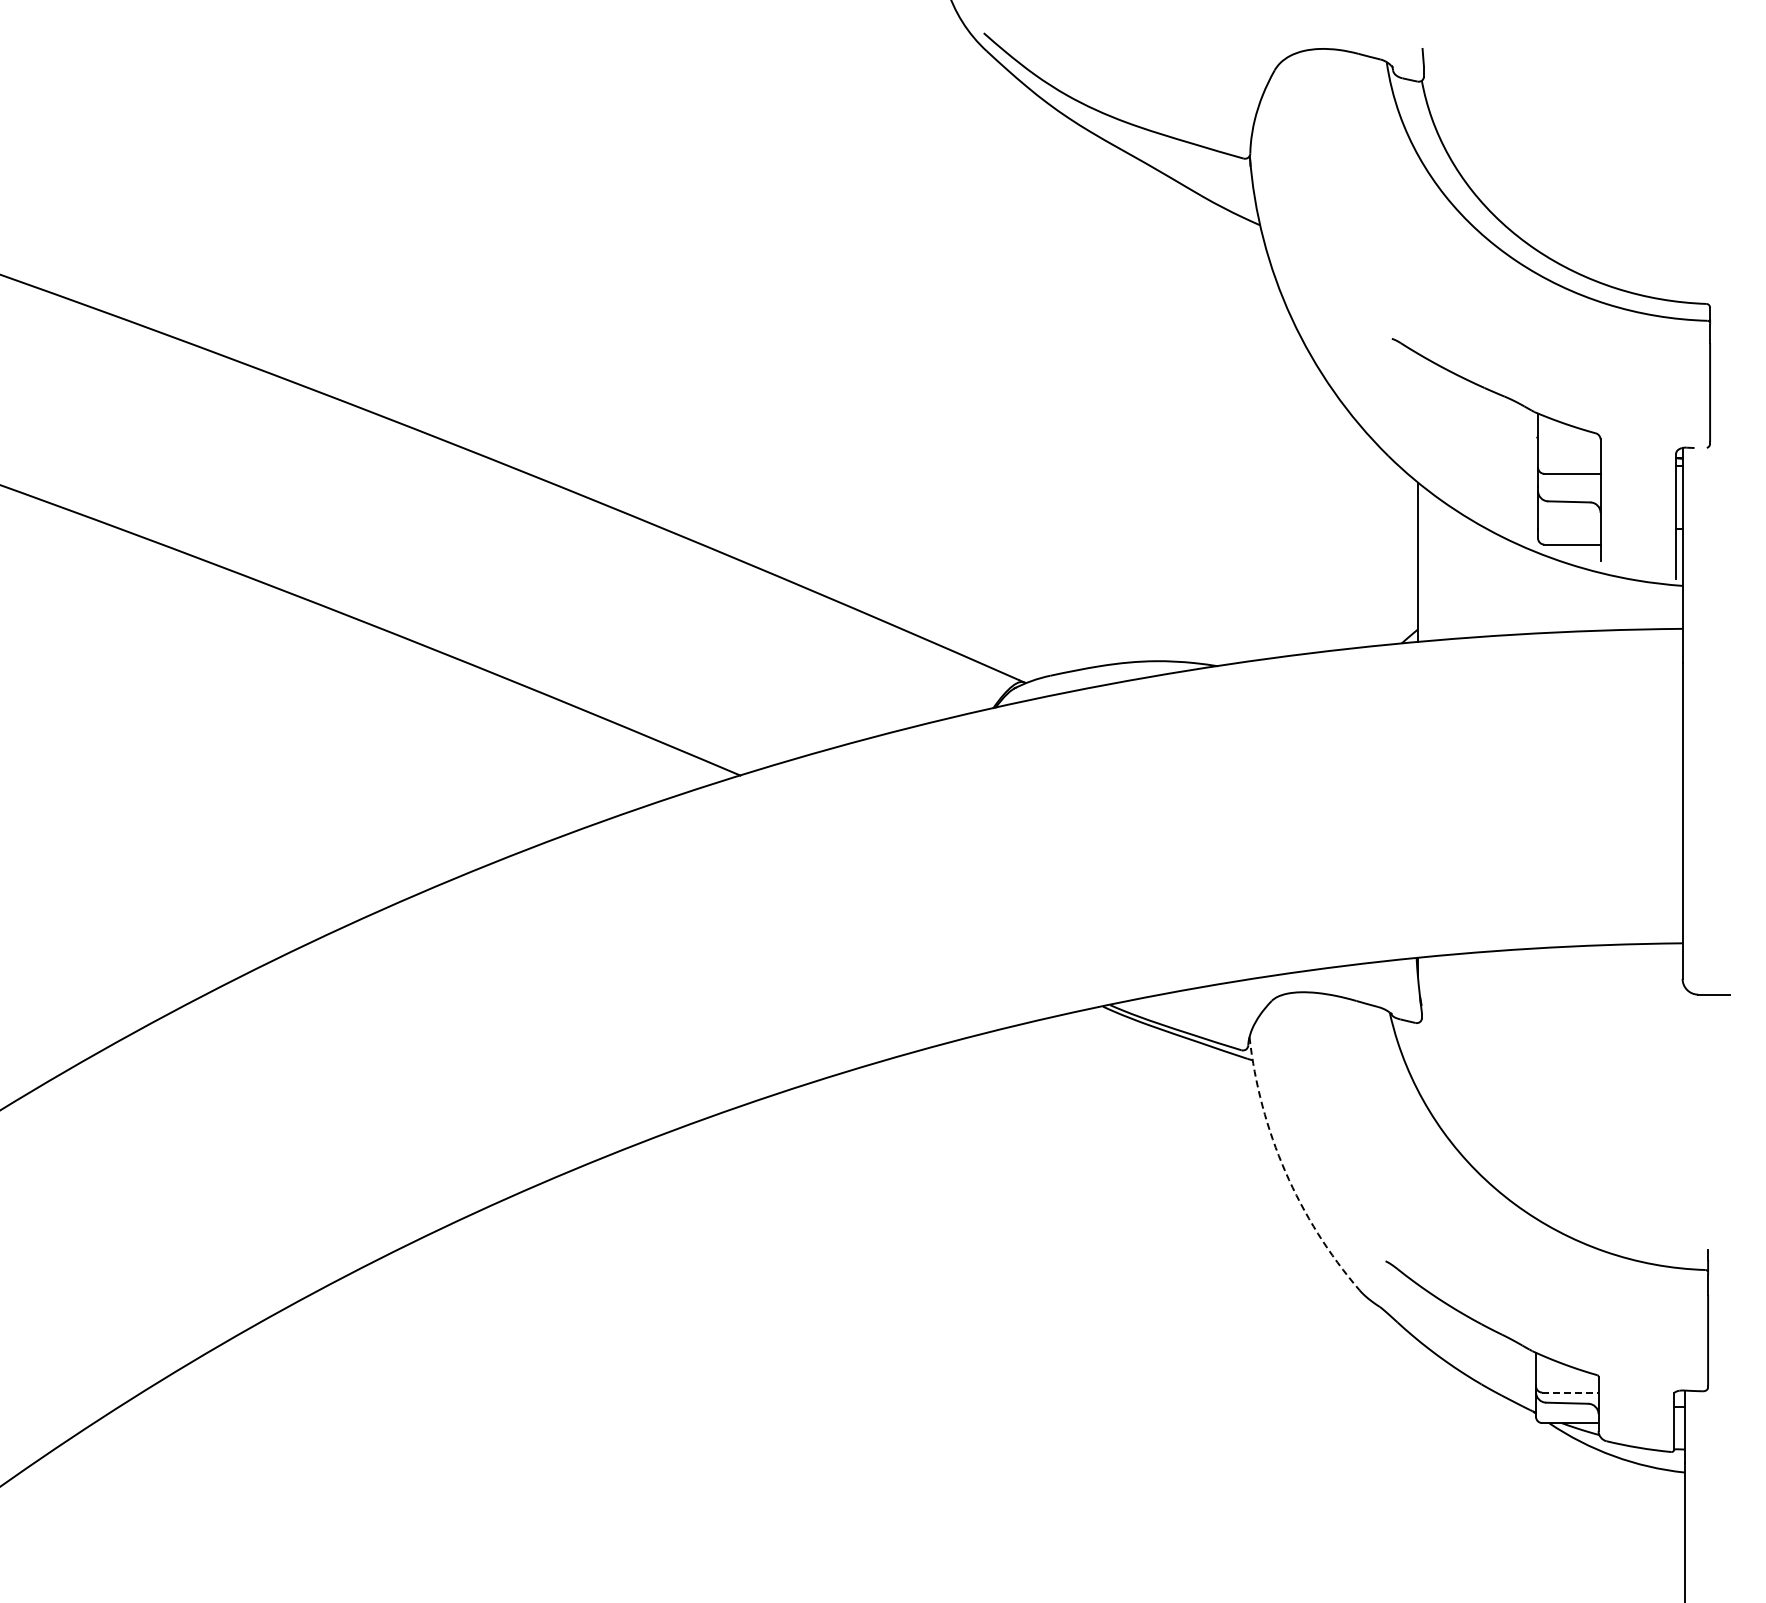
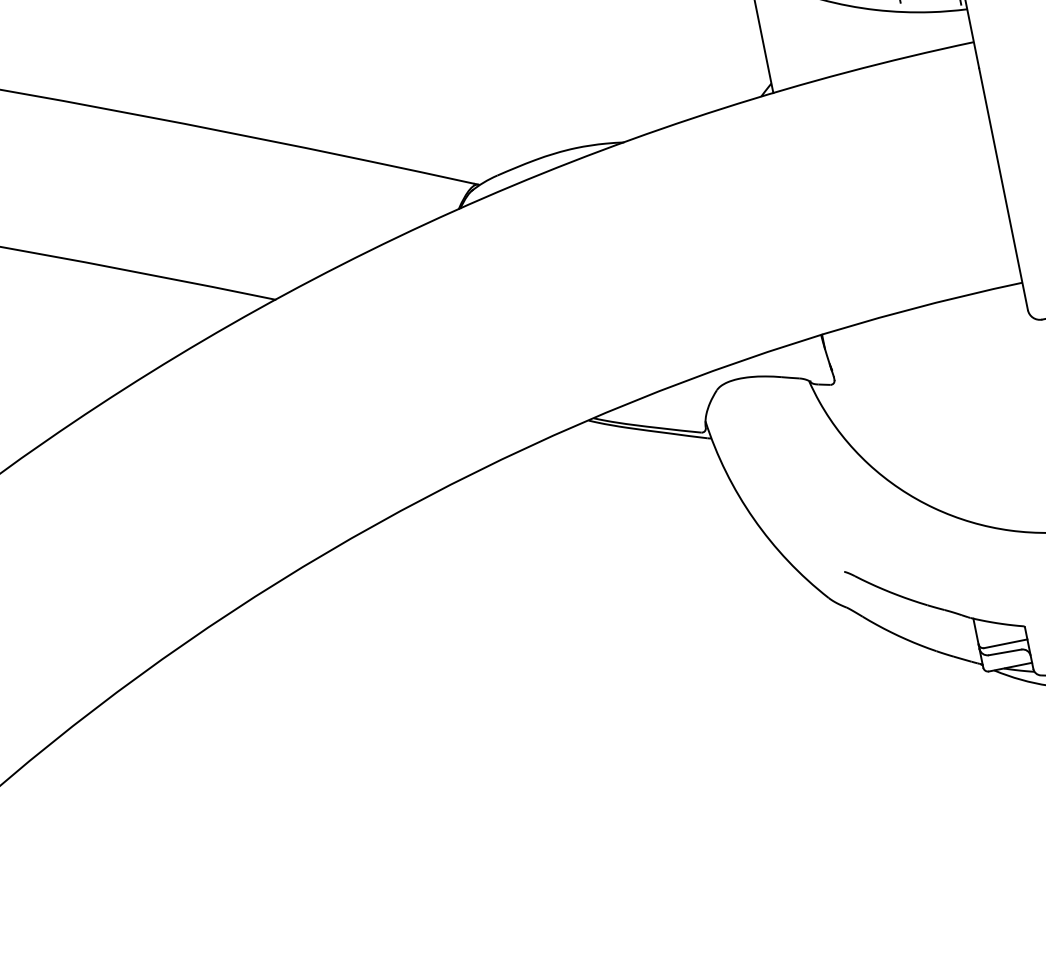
arc: (1285, 1171) -> (753, 518), dashed -> solid
line: (1570, 1392) -> (1005, 643), dashed -> solid

